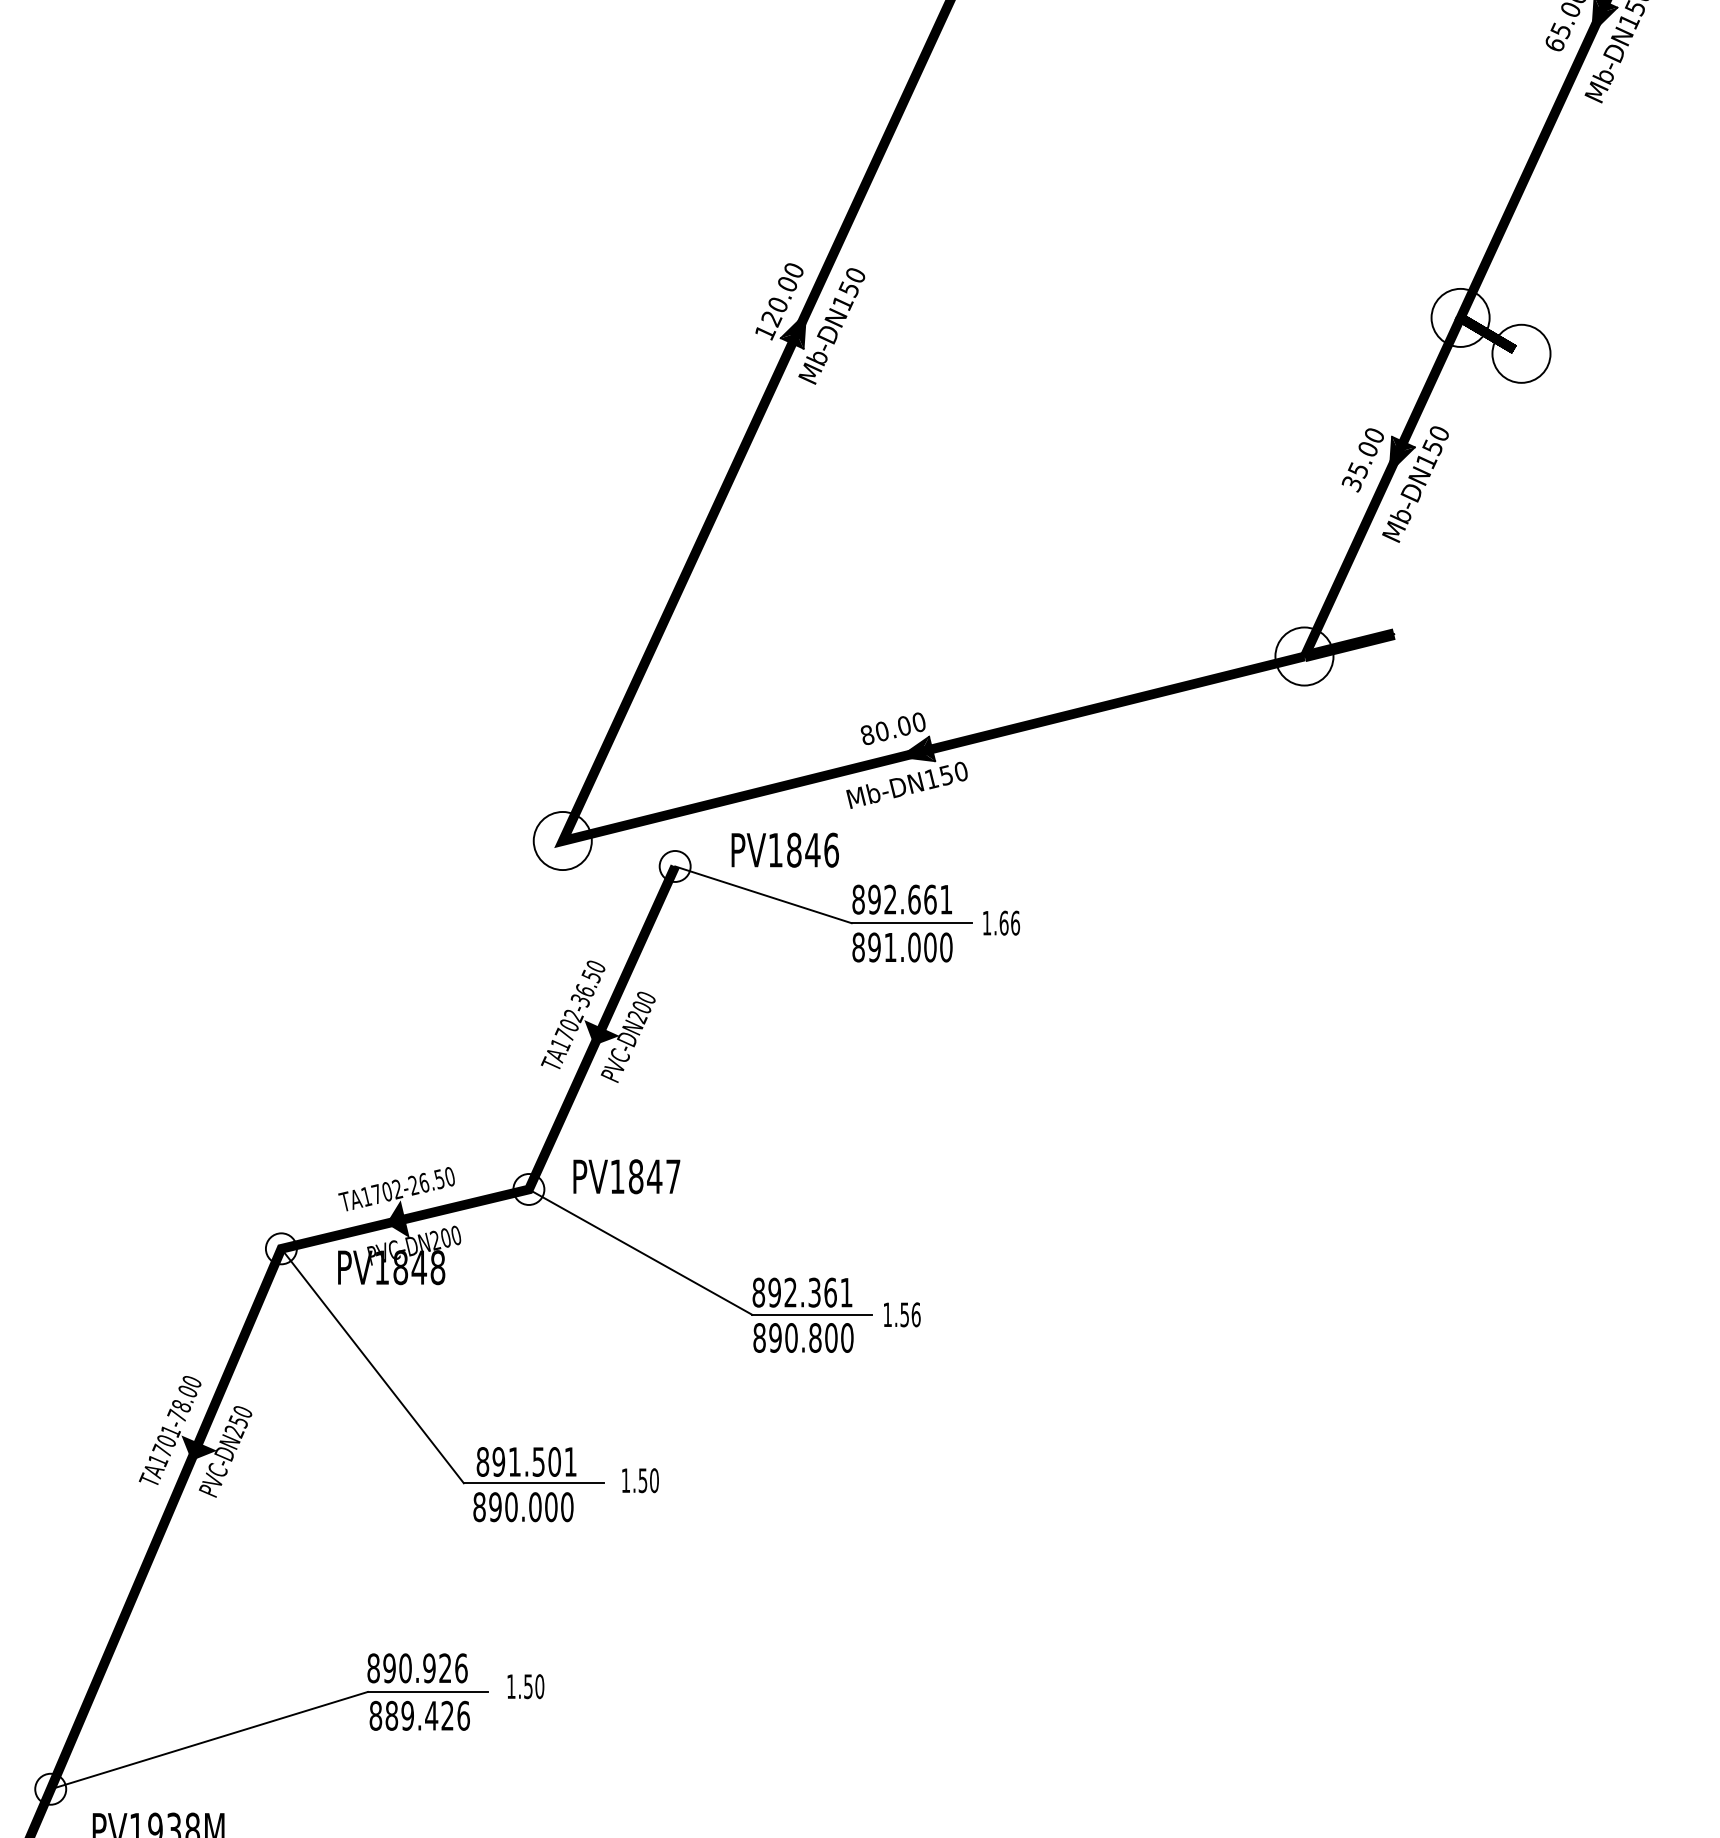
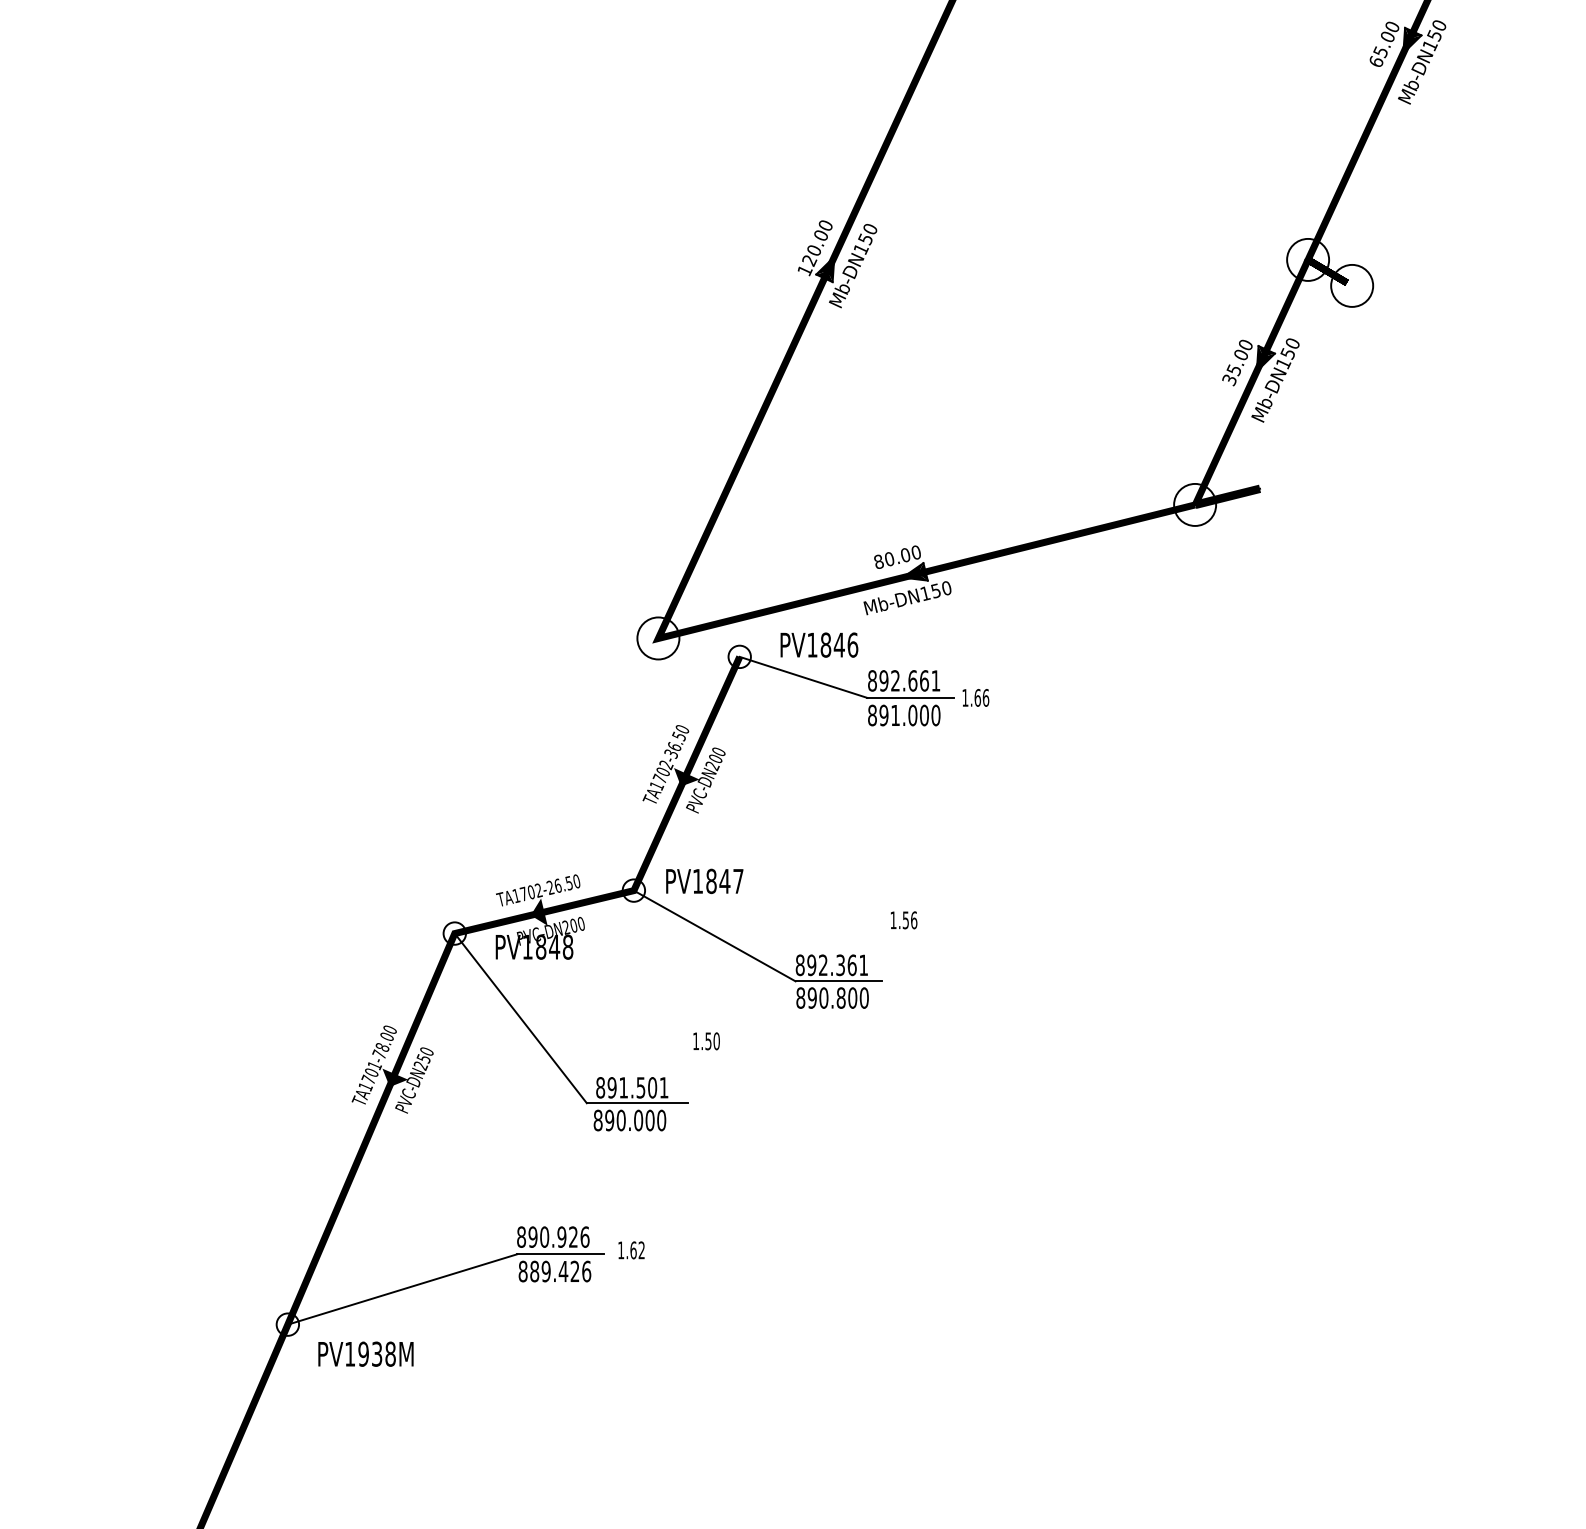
text: (901, 1315) -> (903, 920), moved
text: (640, 1480) -> (706, 1041), moved
text: (533, 1686) -> (637, 1250), 1.50 -> 1.62

